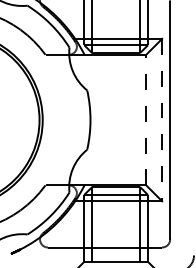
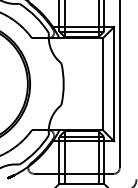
line: (146, 119) -> (103, 83), dashed -> solid
line: (162, 120) -> (114, 84), dashed -> solid

